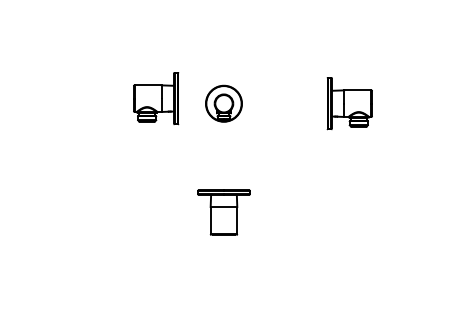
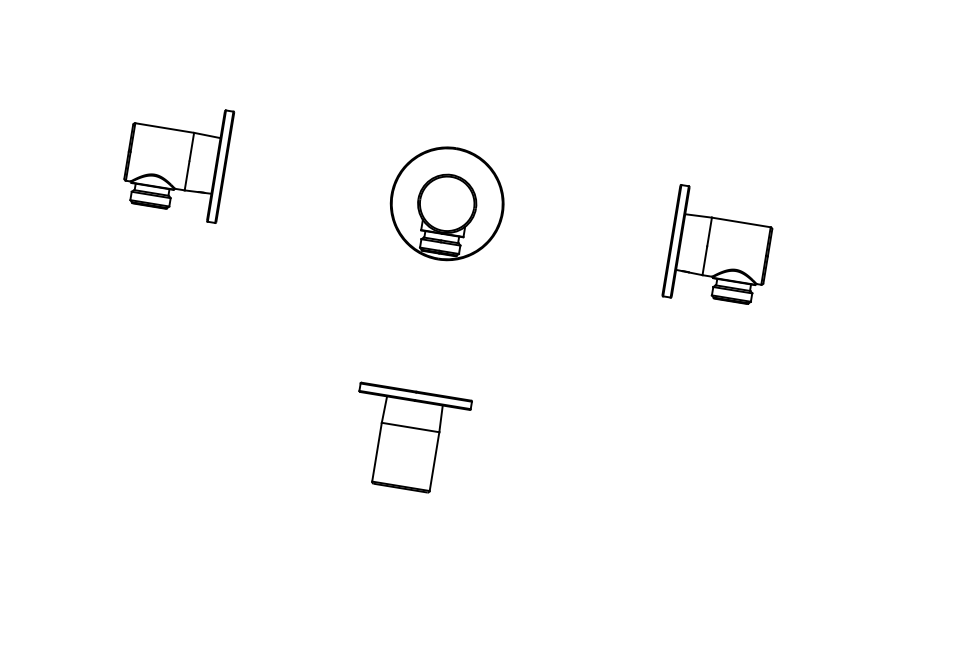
part: (156, 98) -> (177, 159), moved
part: (223, 103) -> (446, 203), size x1.43

